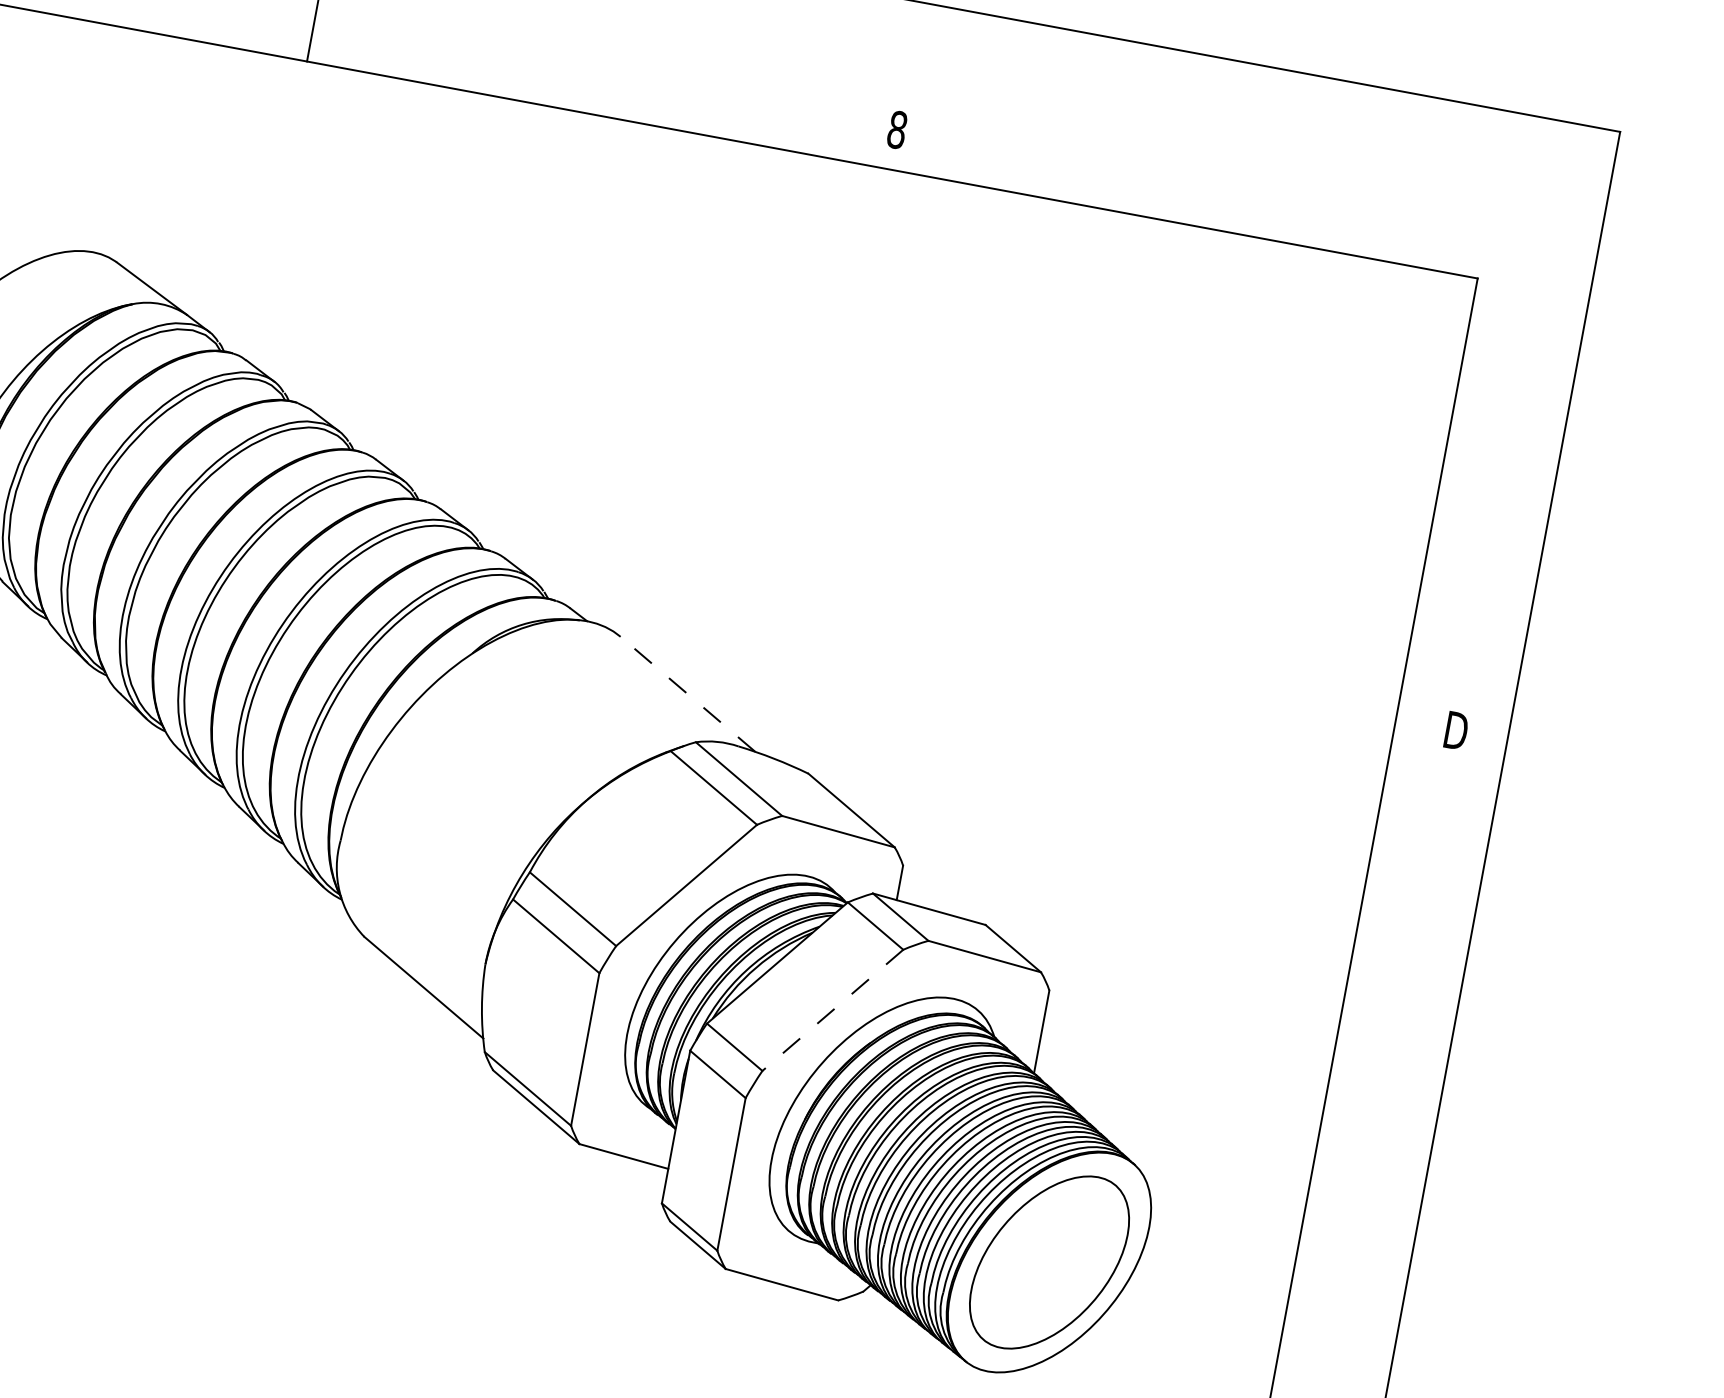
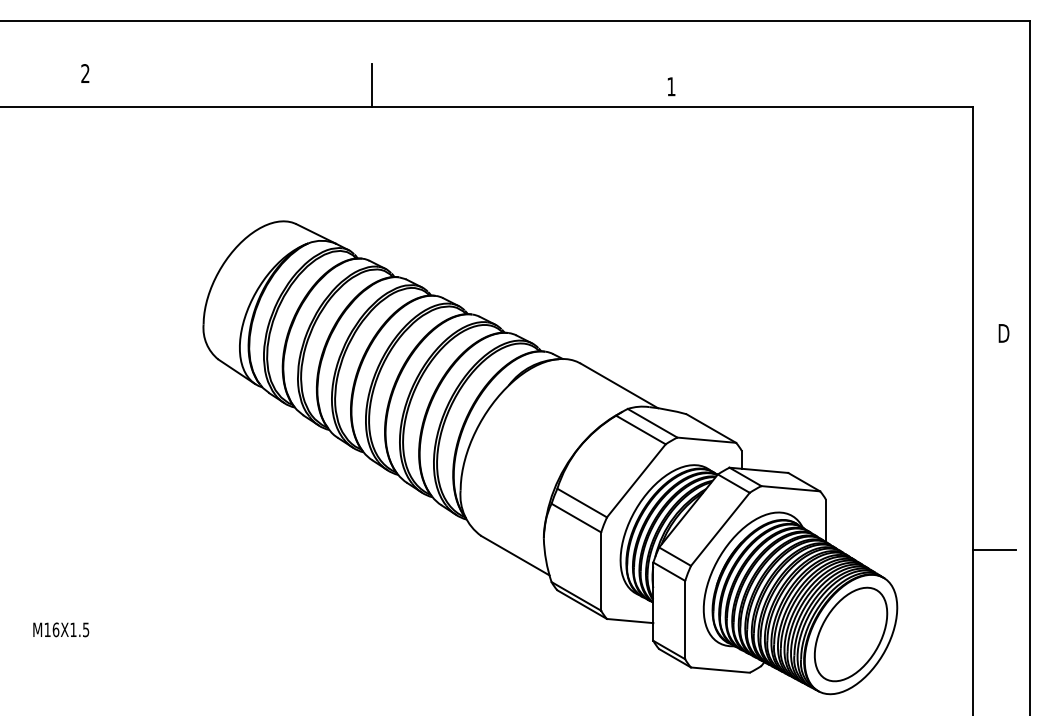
text: (897, 129) -> (671, 86), 8 -> 1
line: (688, 693) -> (619, 385), dashed -> solid
line: (833, 1010) -> (720, 529), dashed -> solid
line: (1357, 1150) -> (993, 550), added

